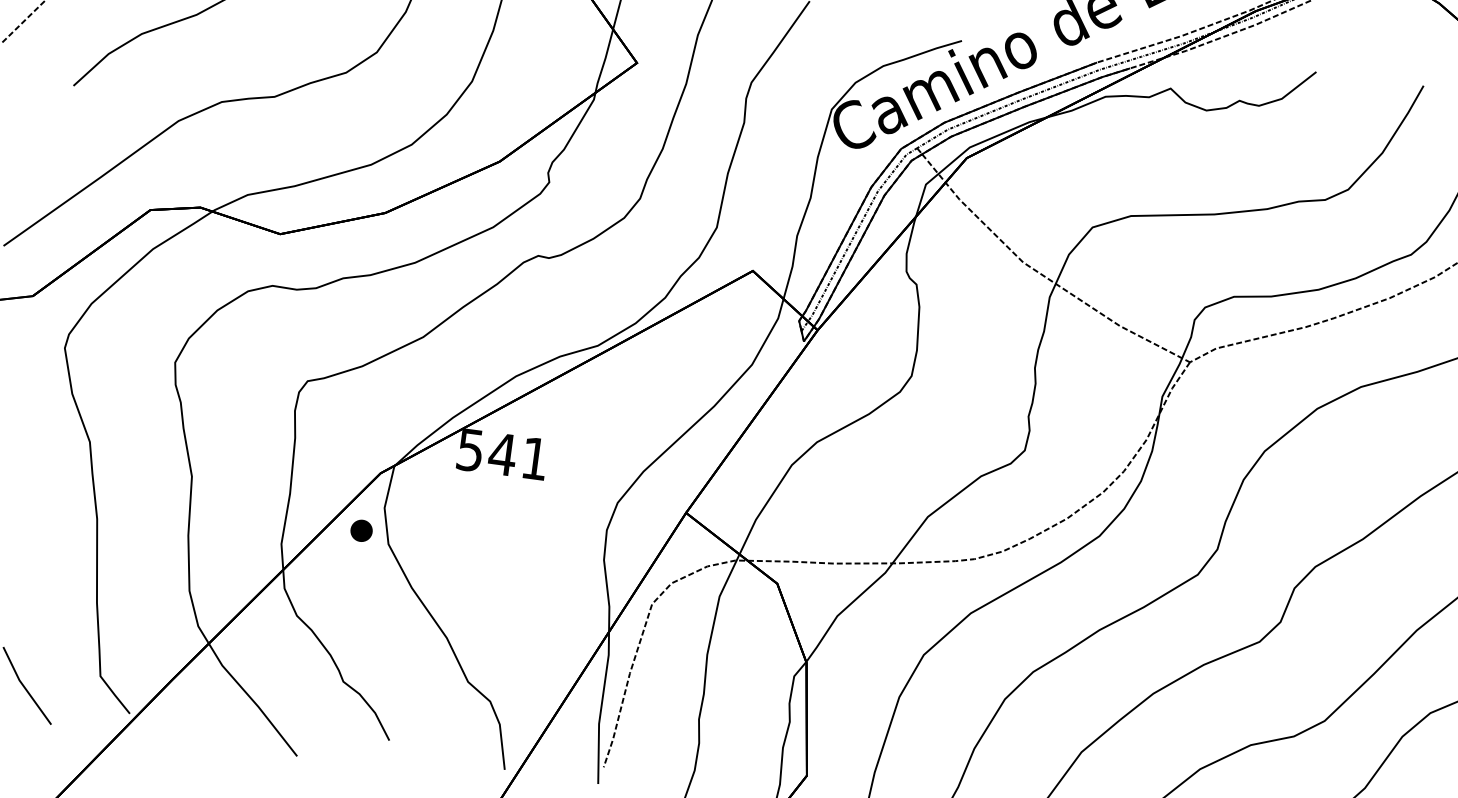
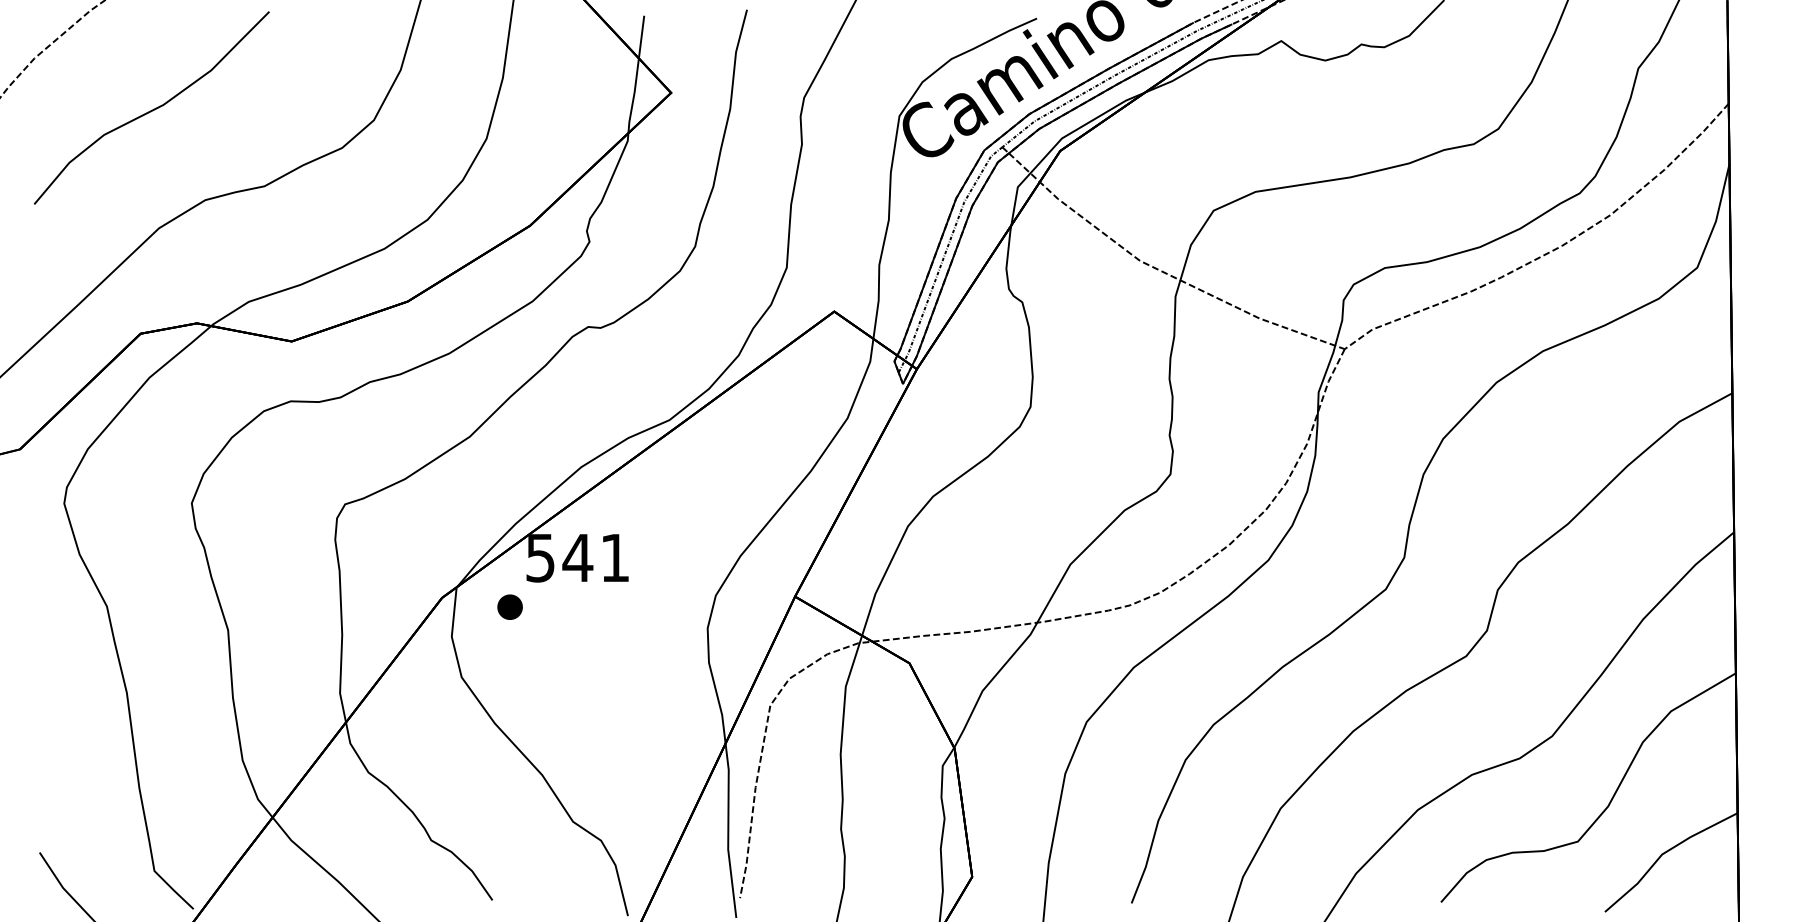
part: (361, 530) -> (509, 606), moved

